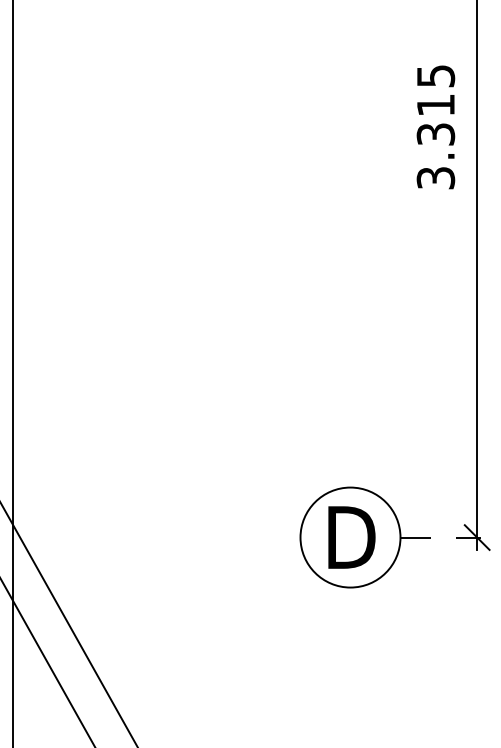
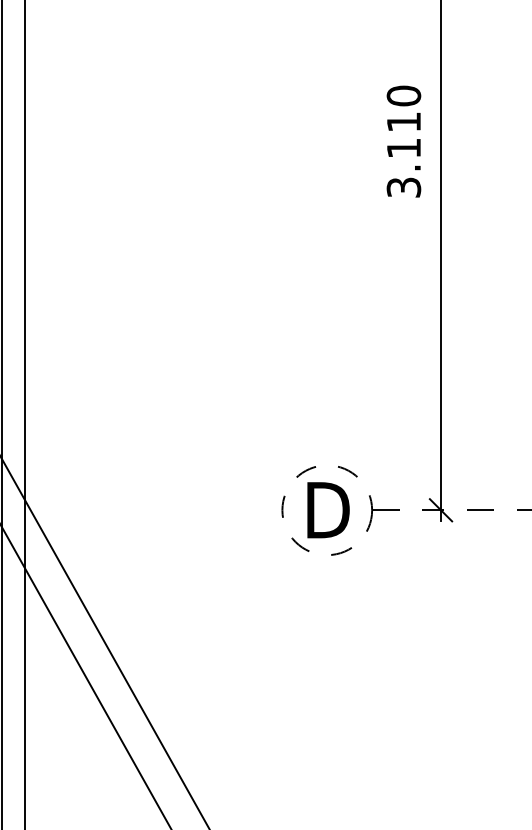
text: (435, 104) -> (403, 121), 3.315 -> 3.110
circle: (350, 537) -> (327, 510), solid -> dashed

